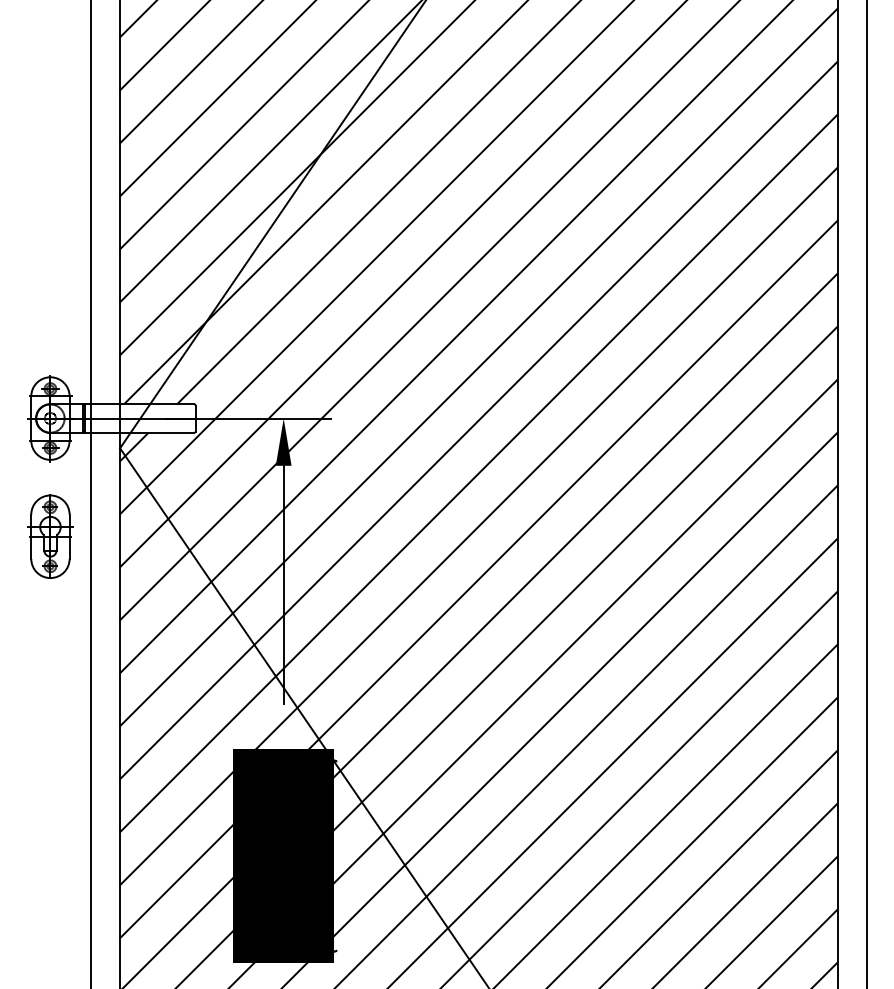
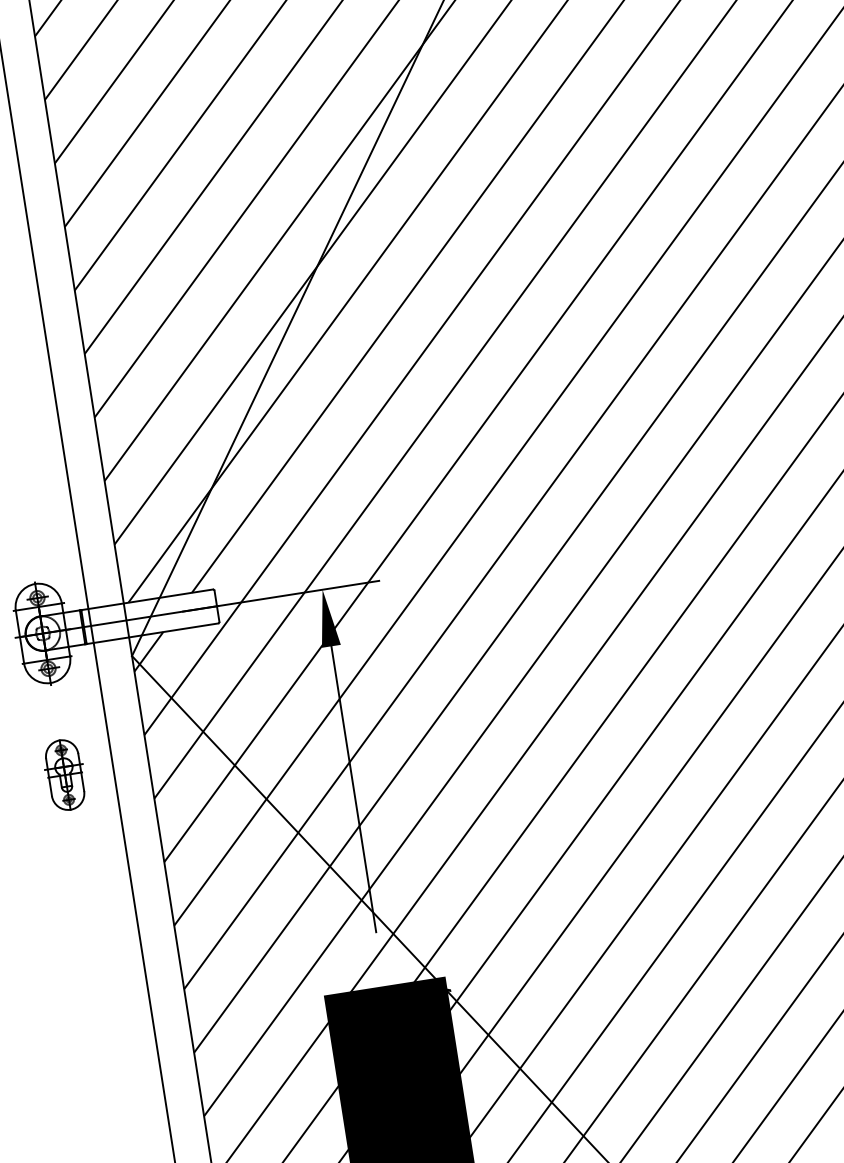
part: (50, 536) -> (65, 774), size x0.7

